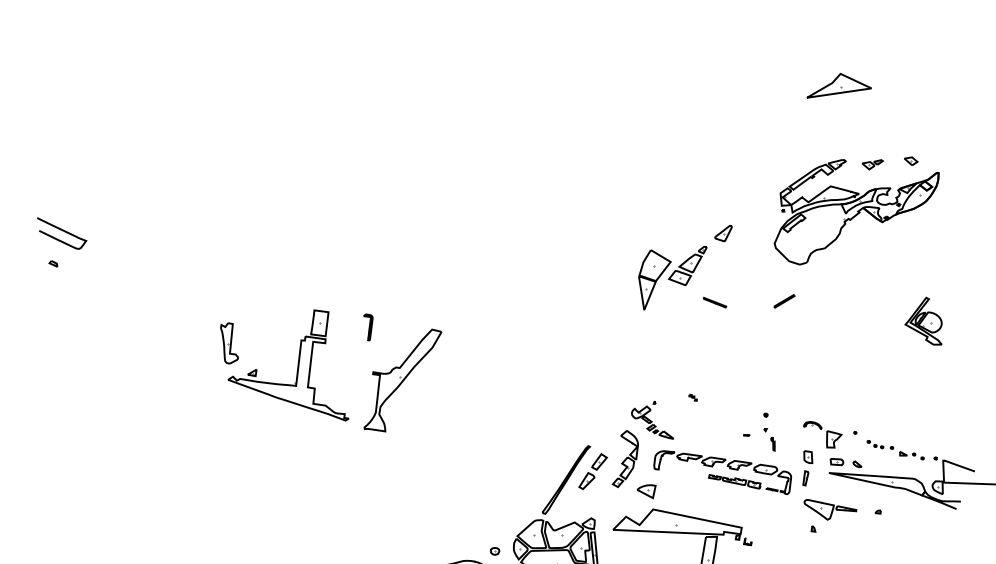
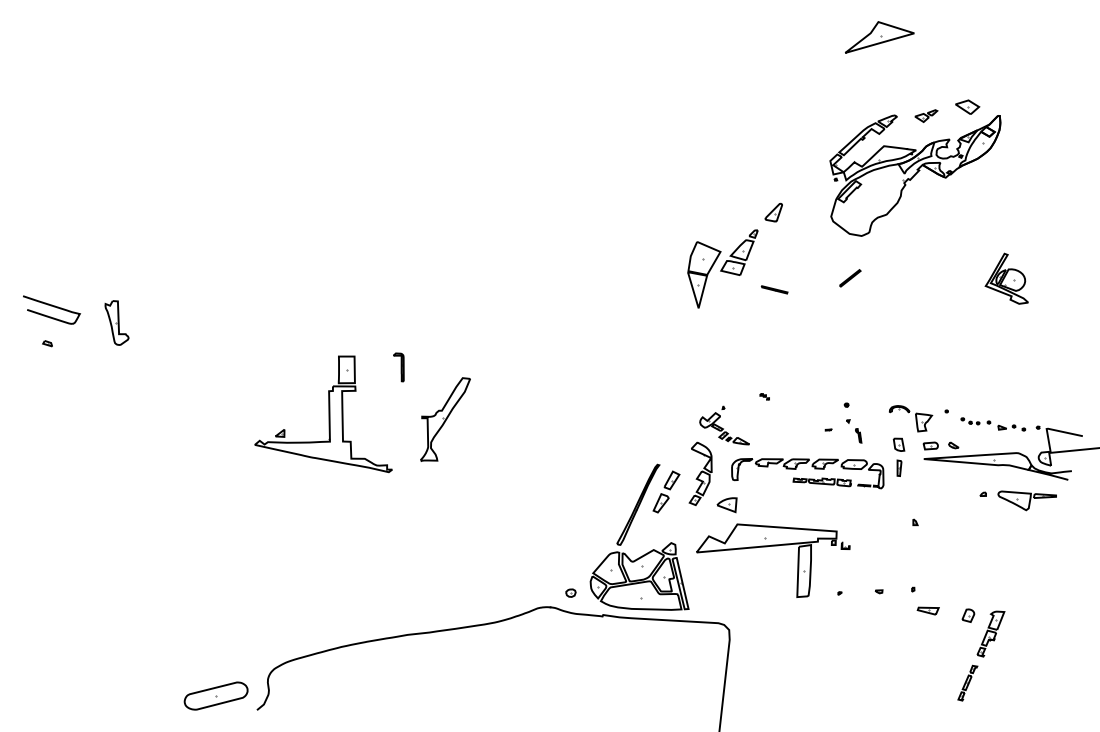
part: (911, 160) -> (968, 106), size x1.6
part: (229, 342) -> (116, 322), moved
part: (402, 379) -> (445, 419), size x0.7
part: (829, 510) -> (1026, 500), moved

